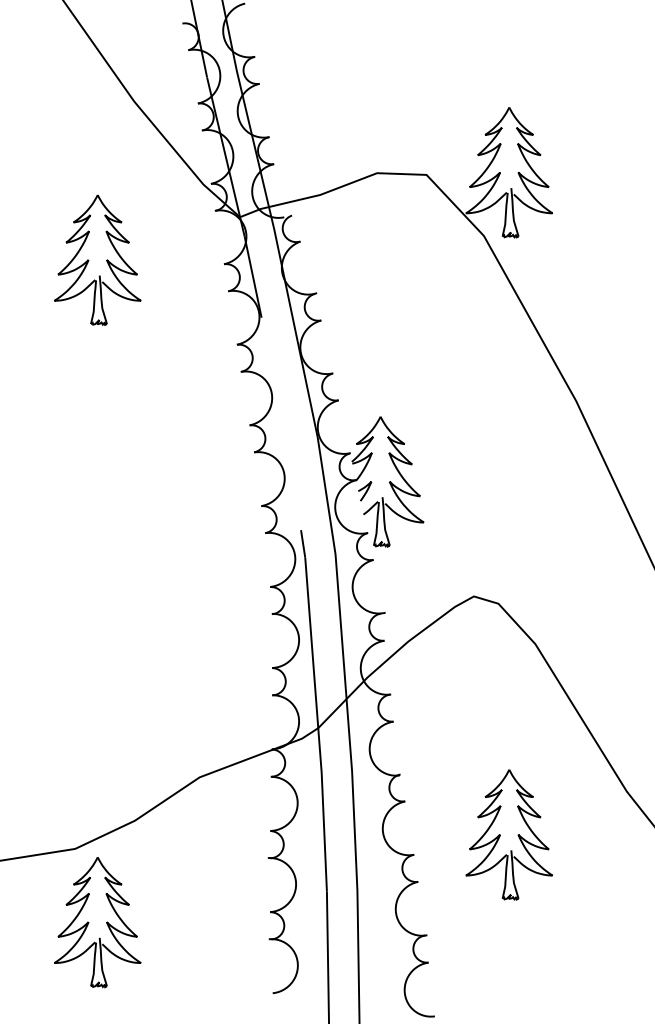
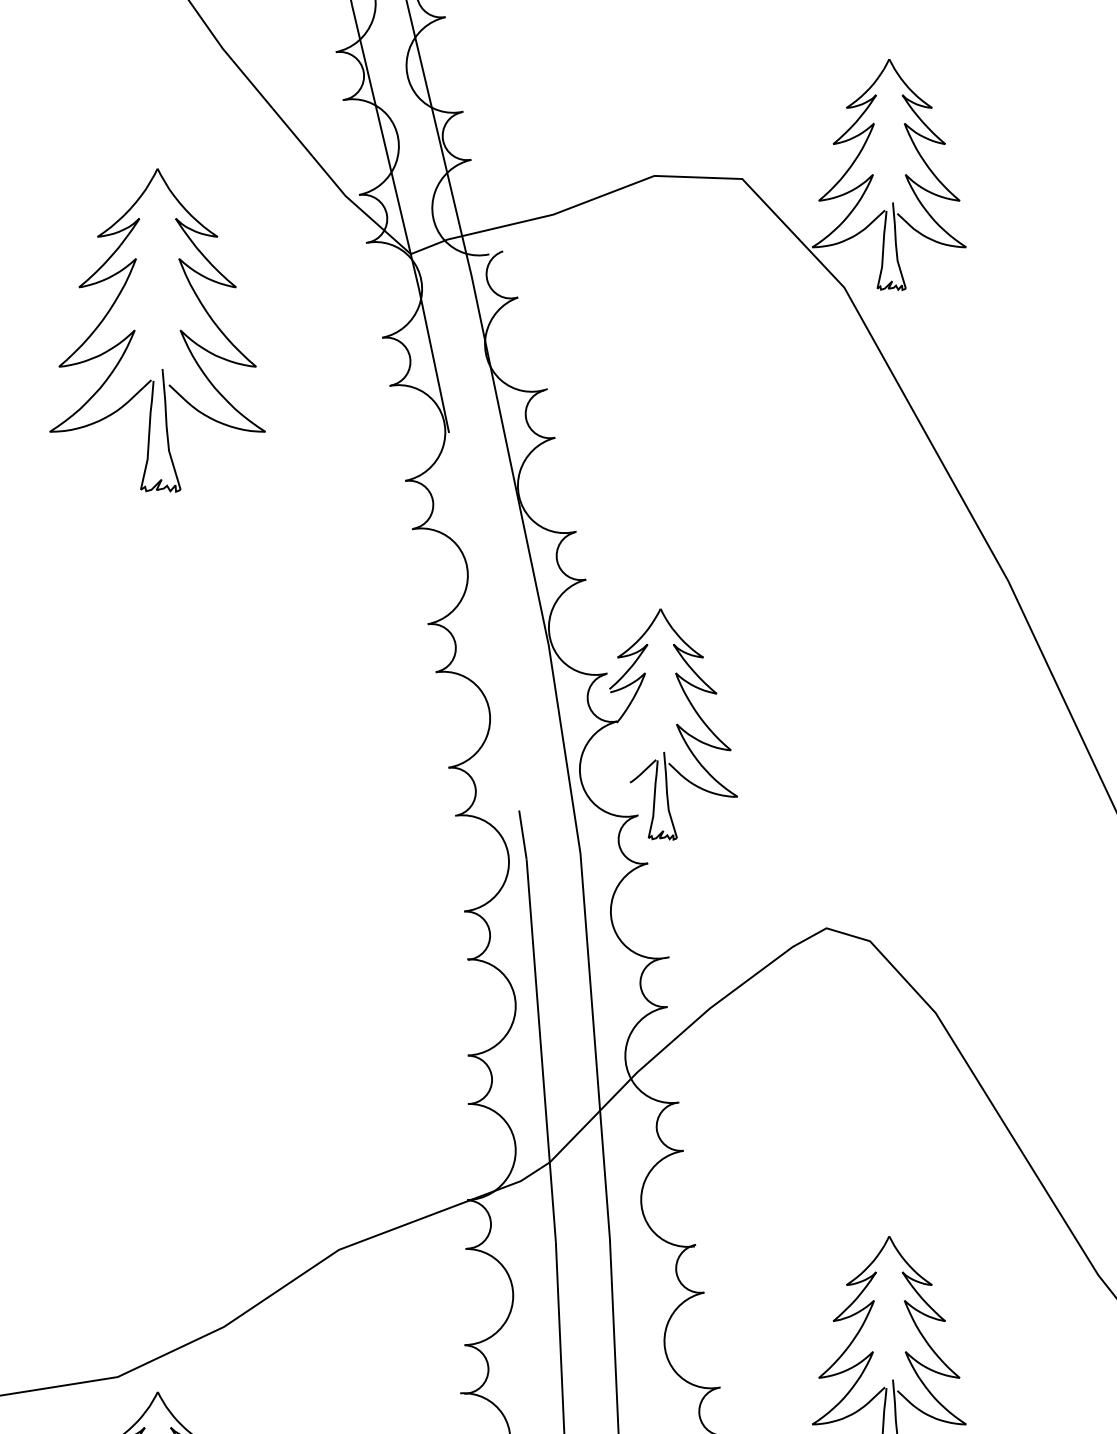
part: (97, 259) -> (157, 329), size x1.4
curve: (365, 491) -> (633, 741), removed

